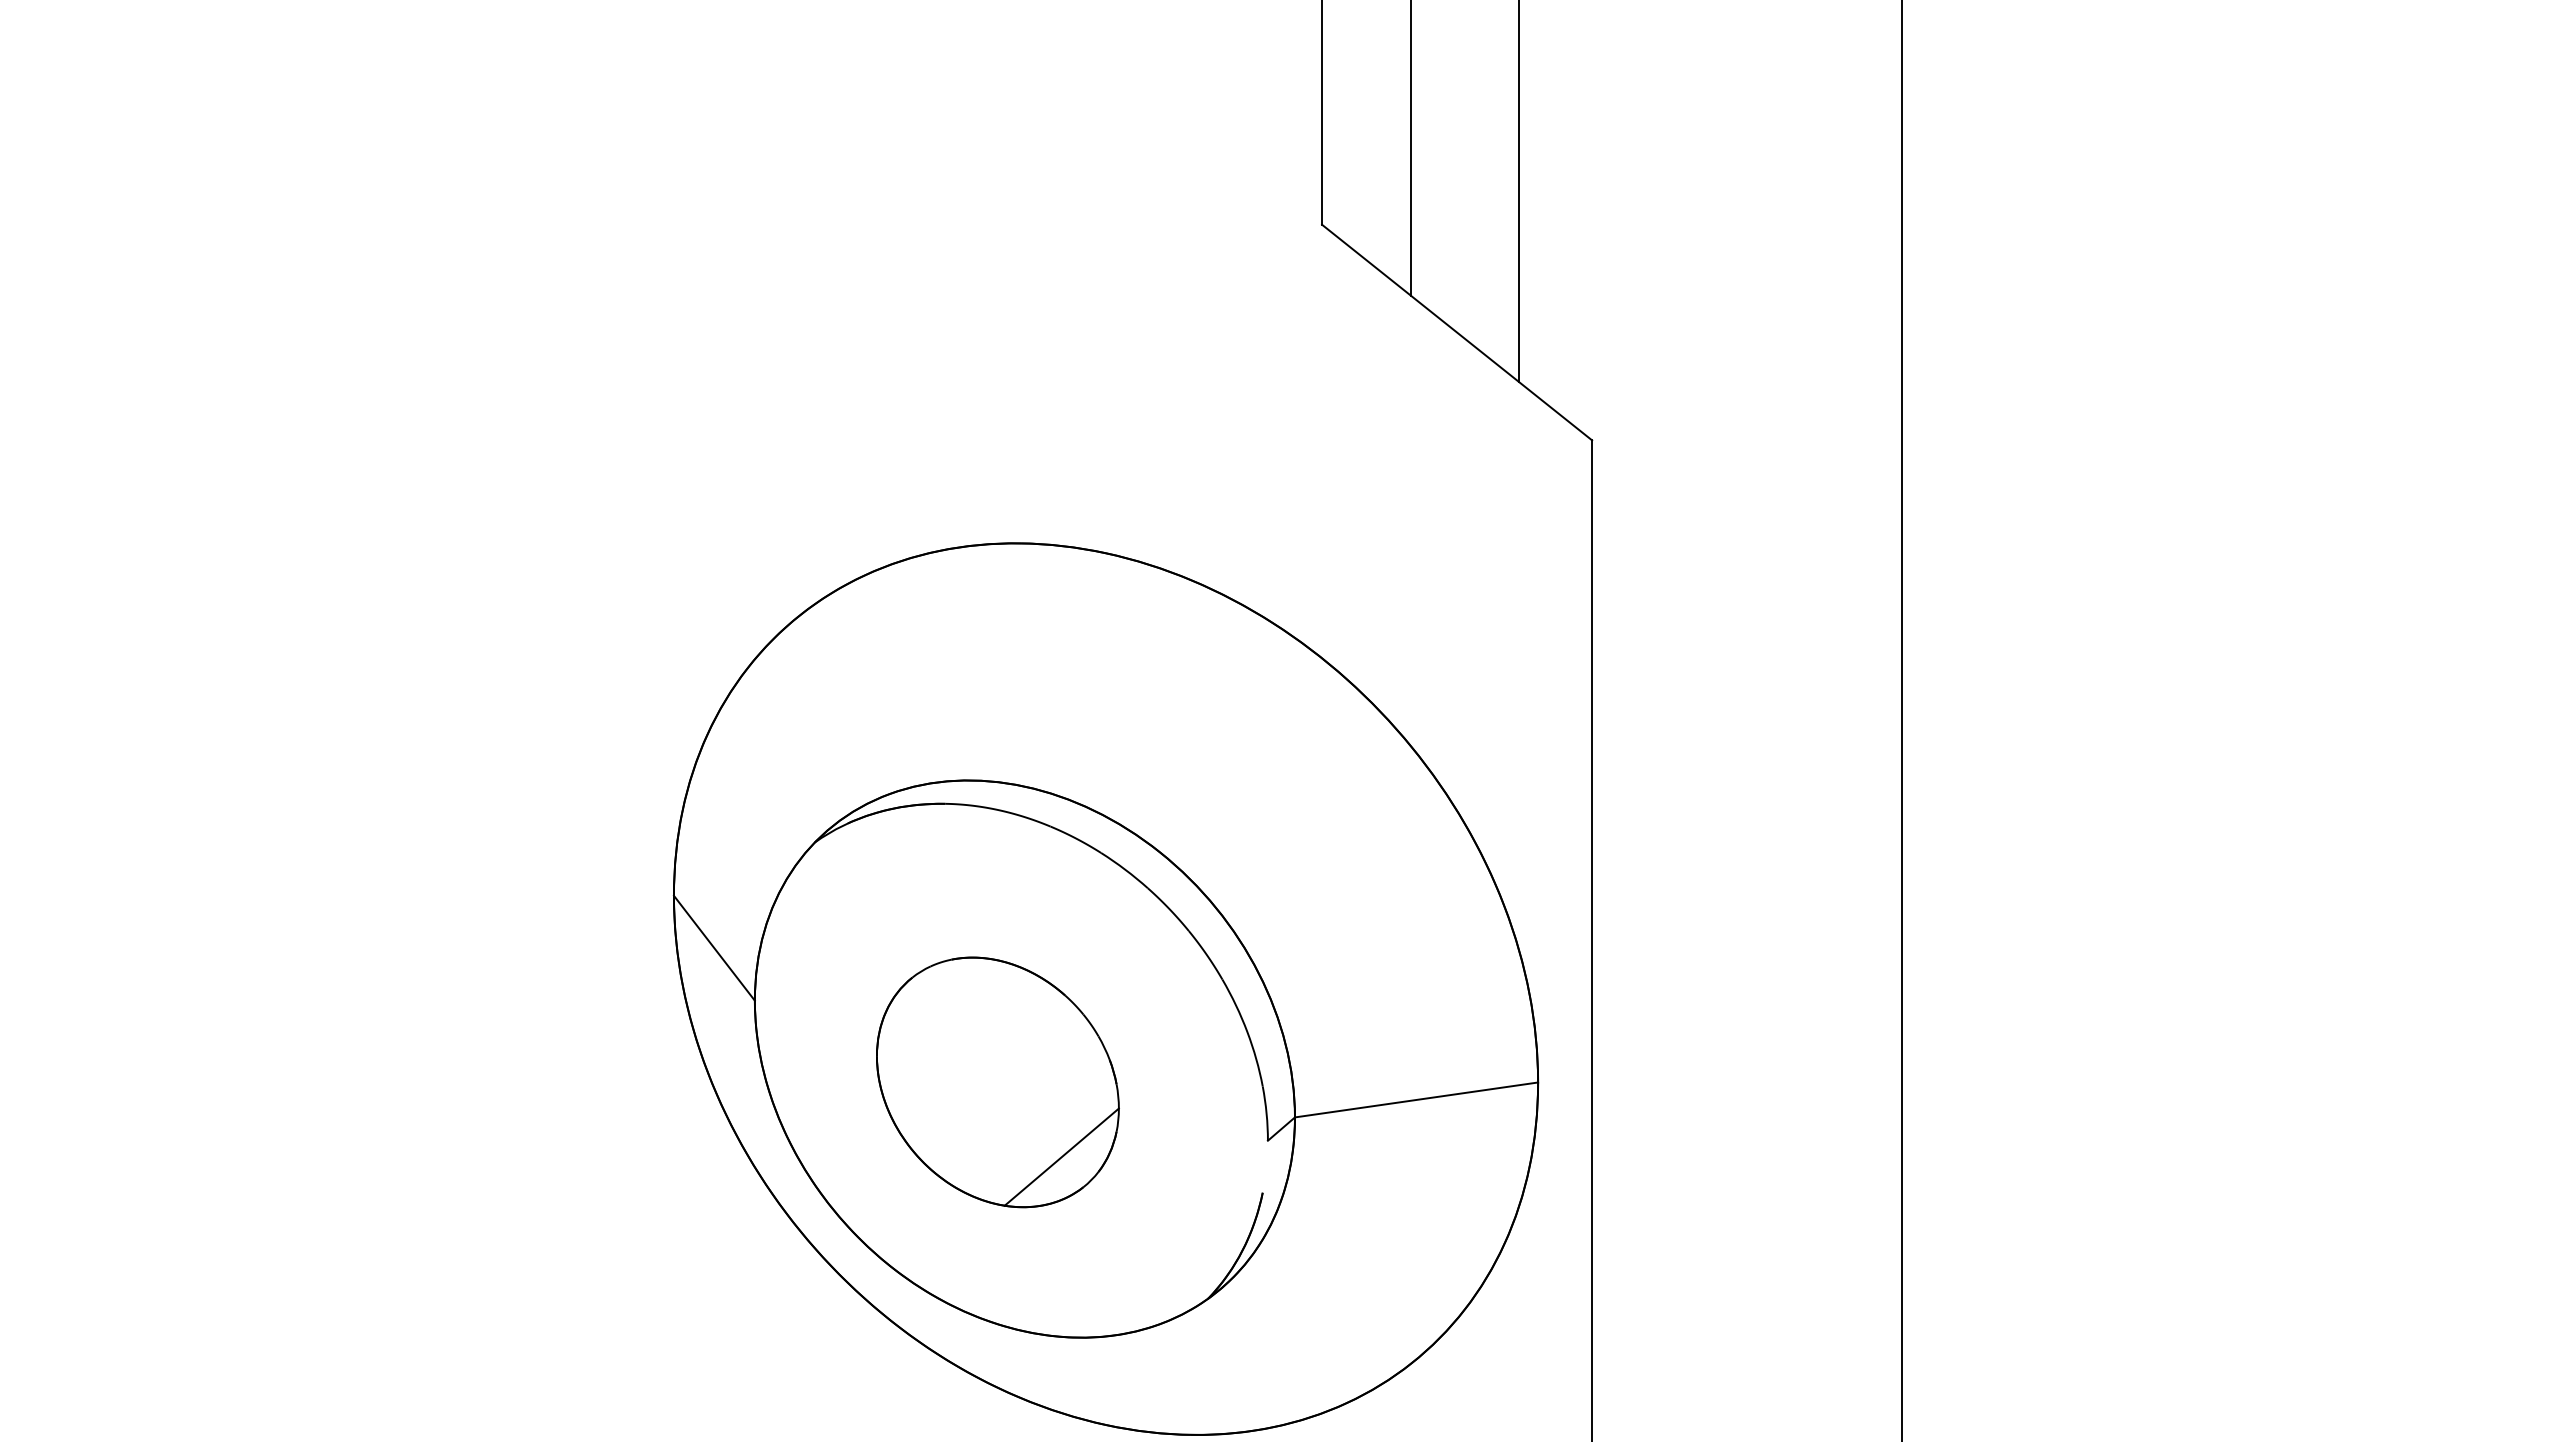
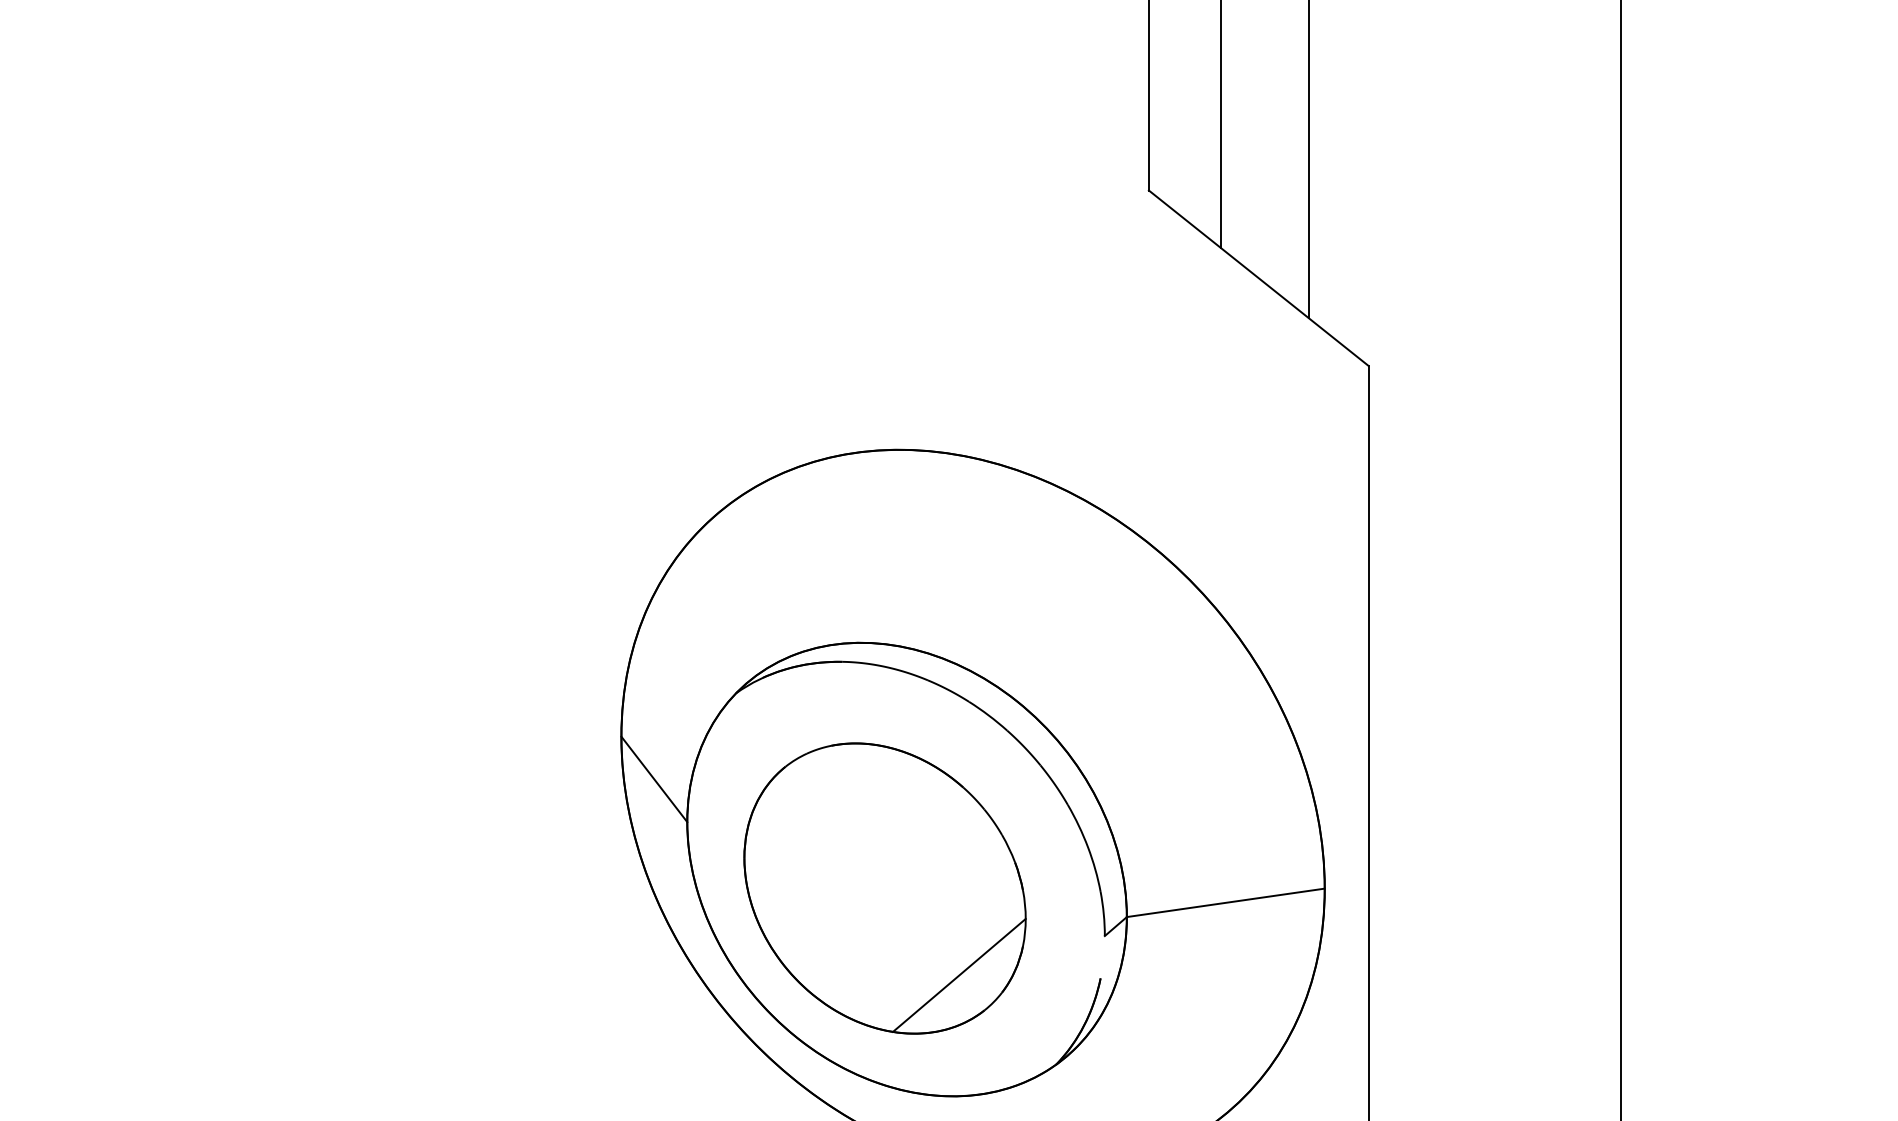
part: (997, 1082) -> (884, 888), size x1.43

